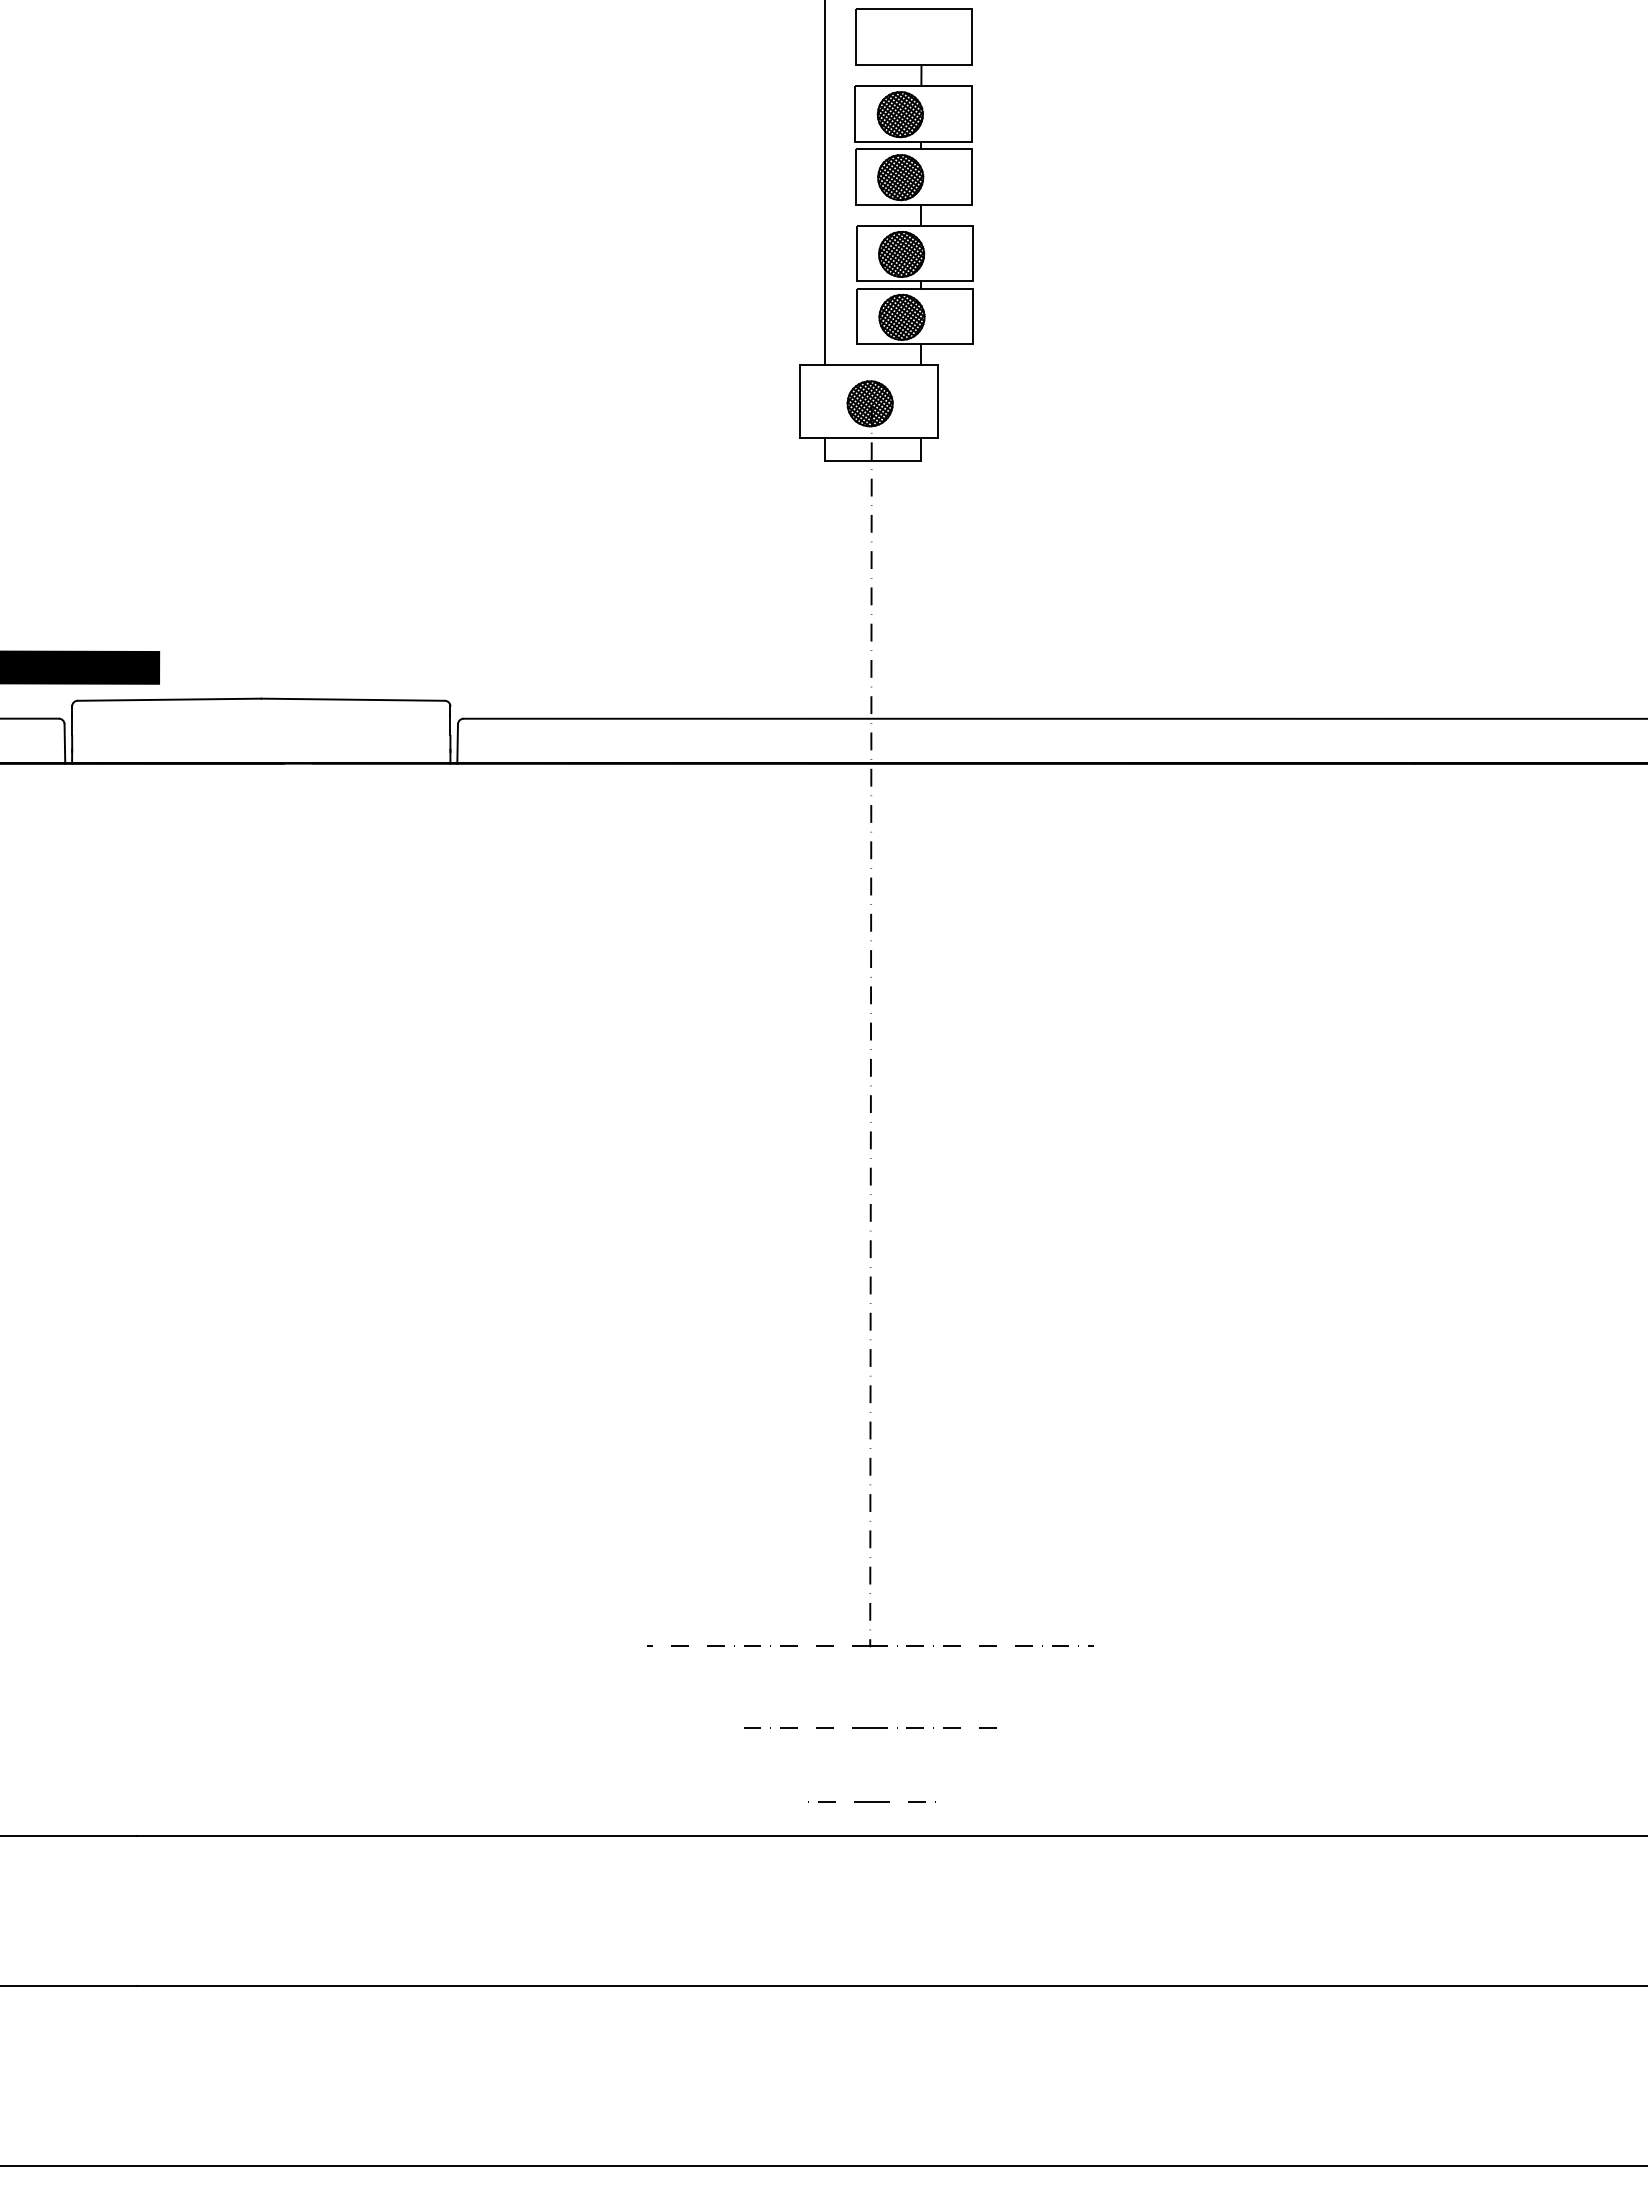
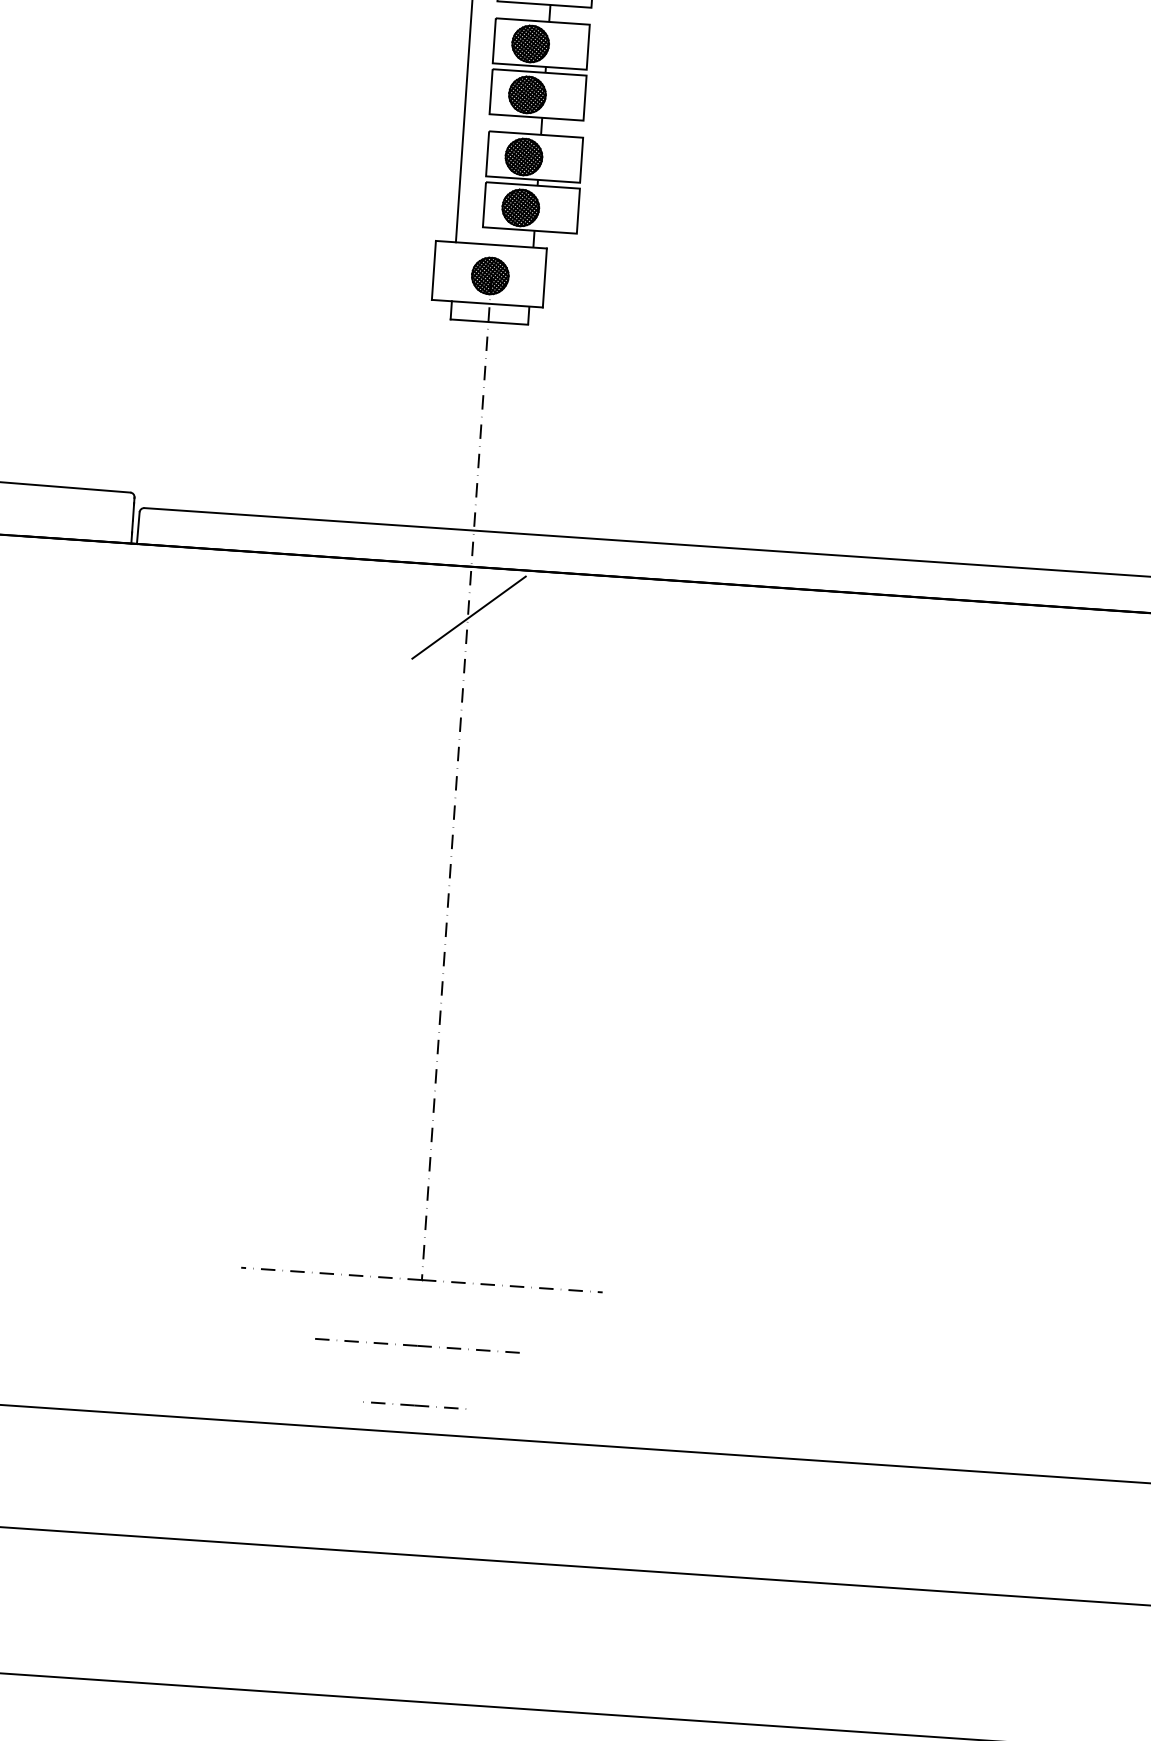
line: (872, 826) -> (468, 617), added

